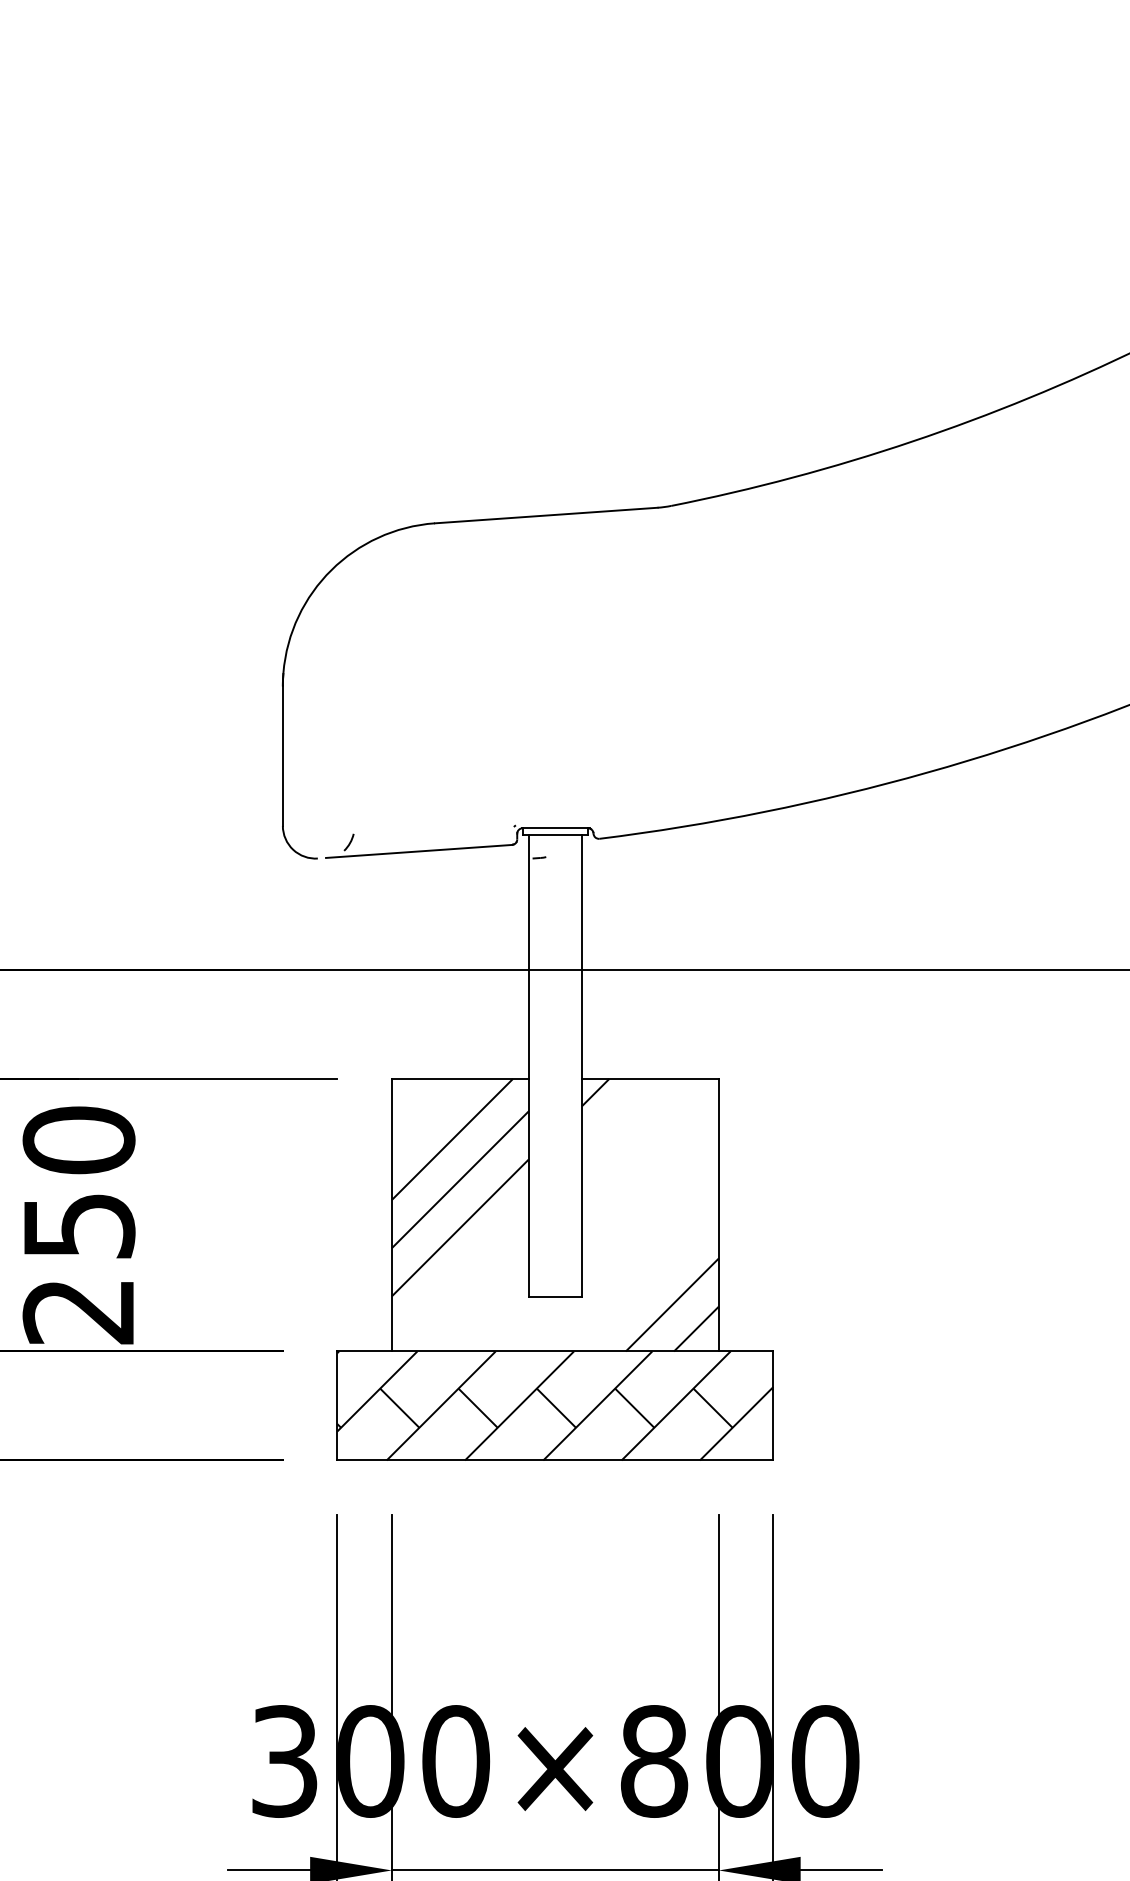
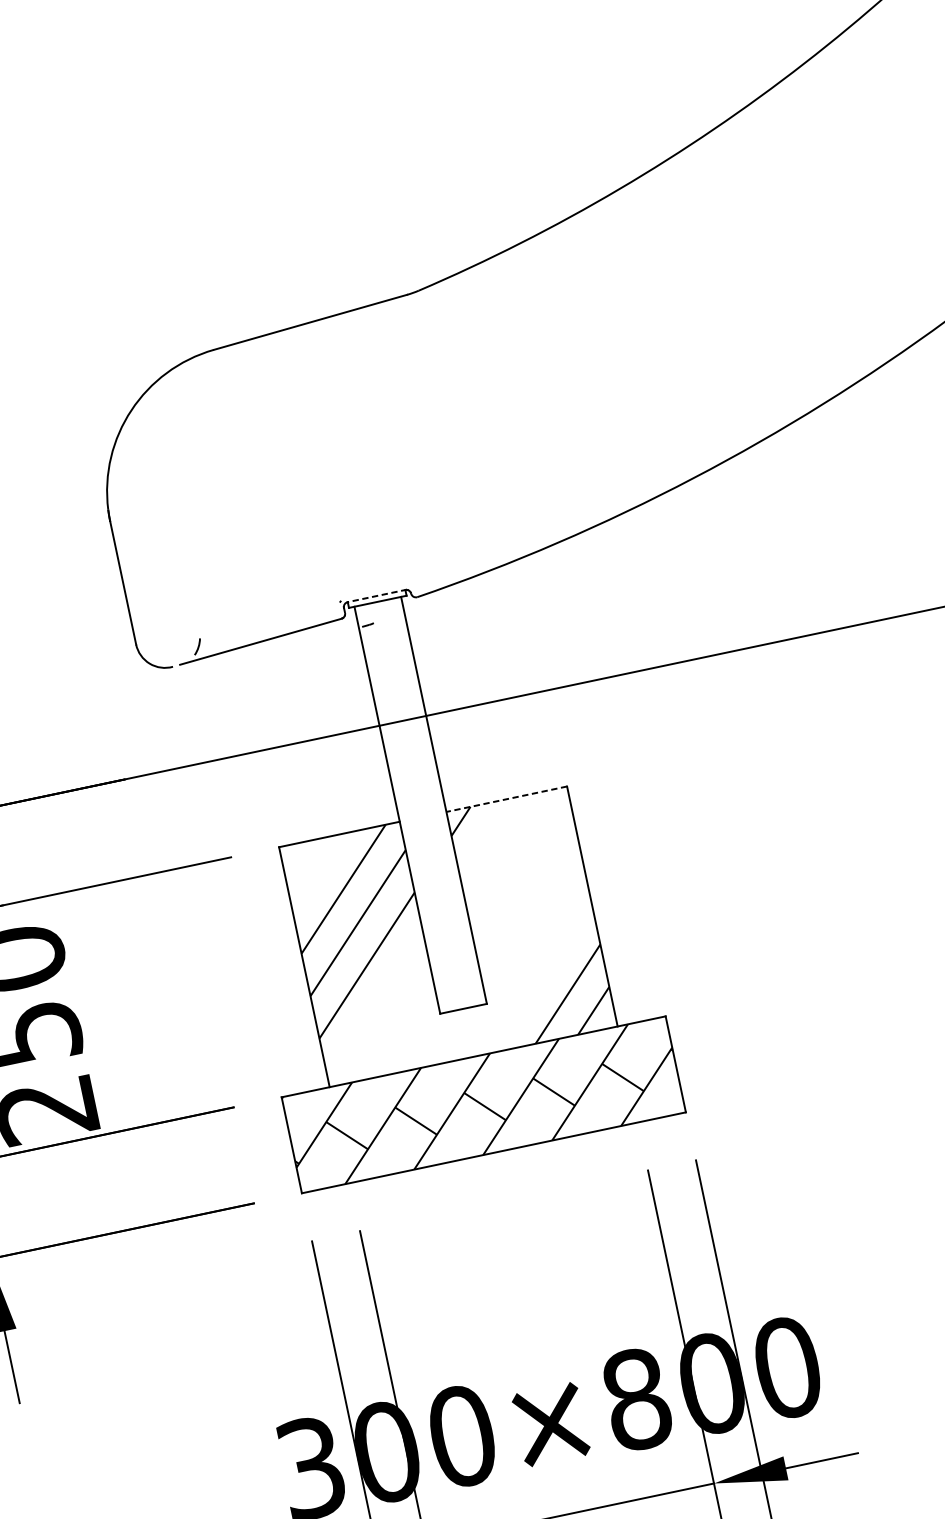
line: (556, 828) -> (377, 596), solid -> dashed
line: (650, 1078) -> (506, 798), solid -> dashed

